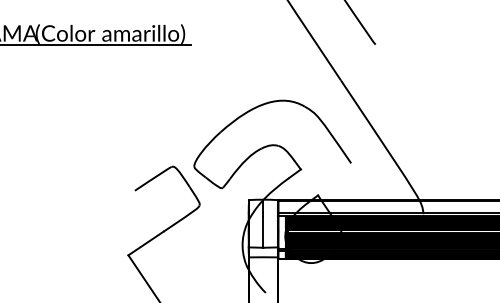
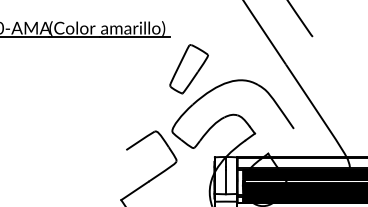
part: (215, 86) -> (188, 69), added

